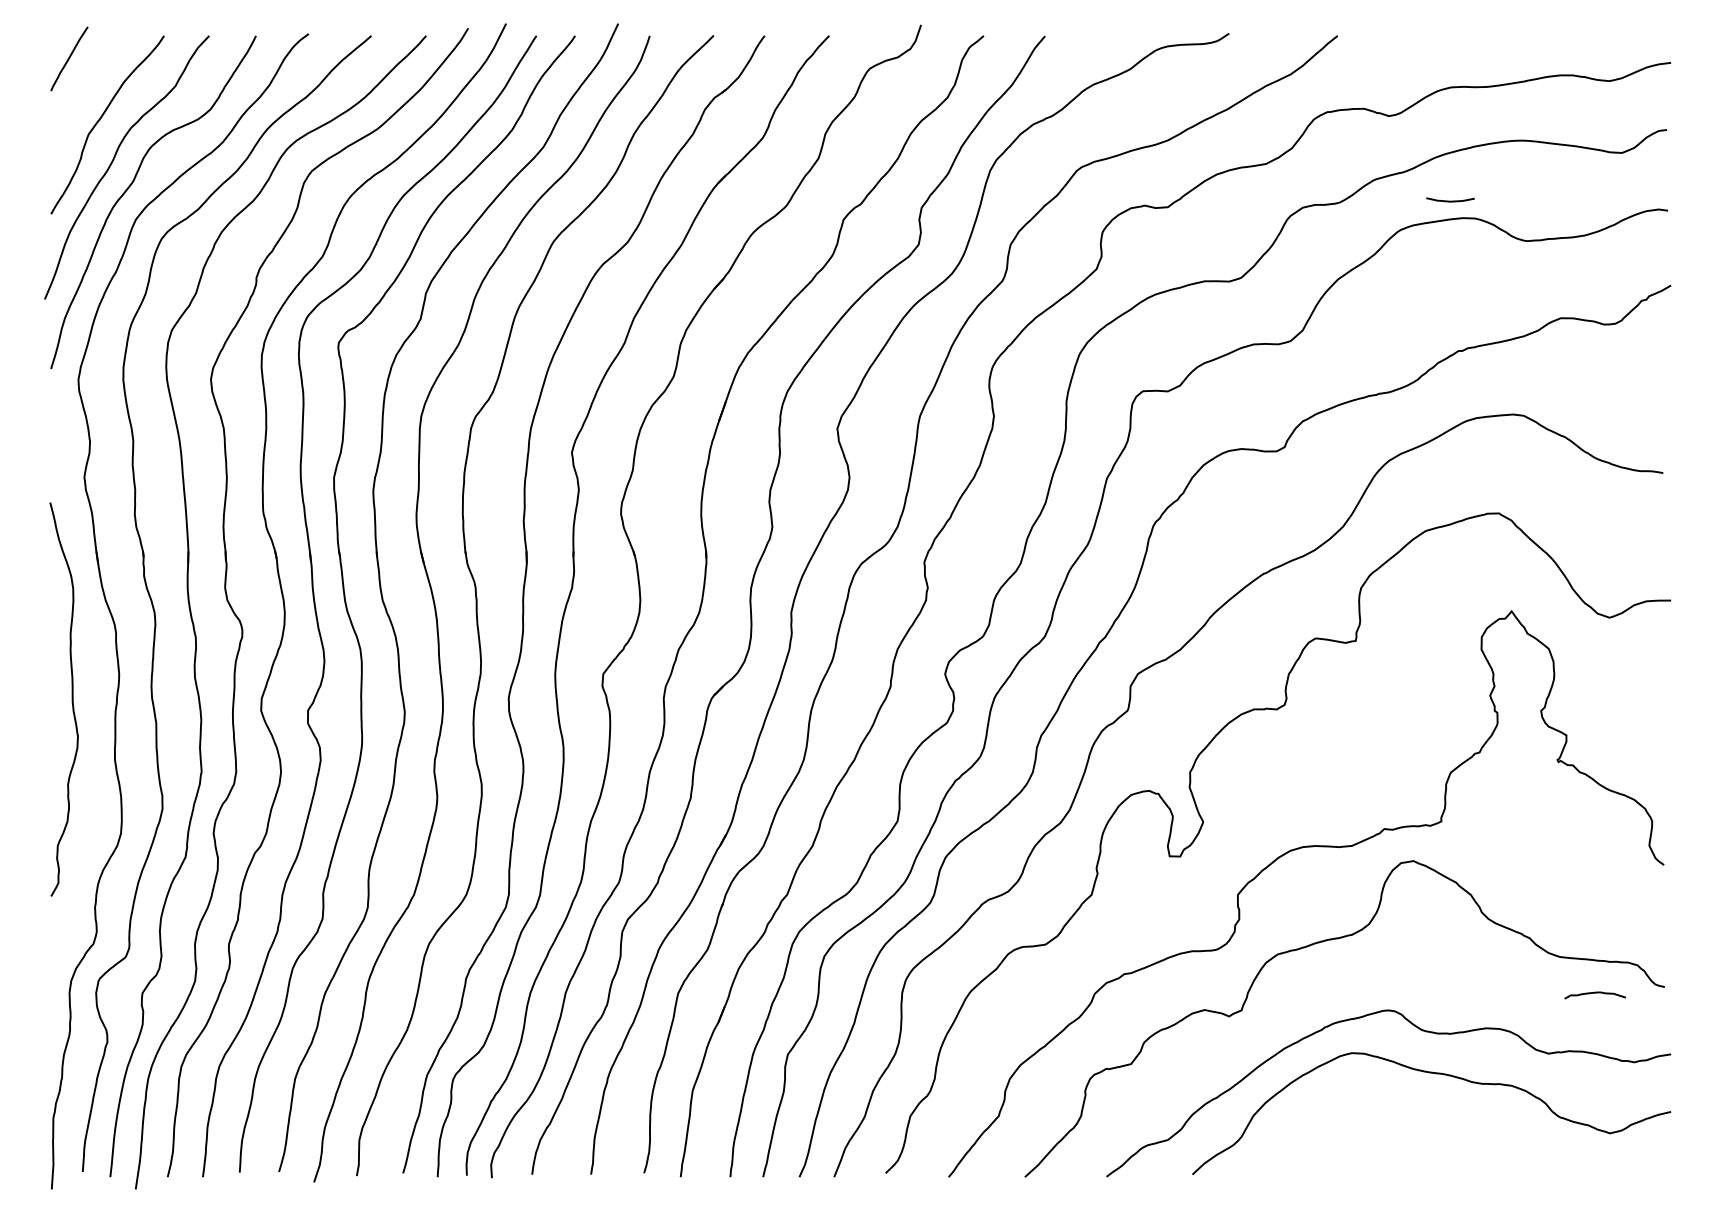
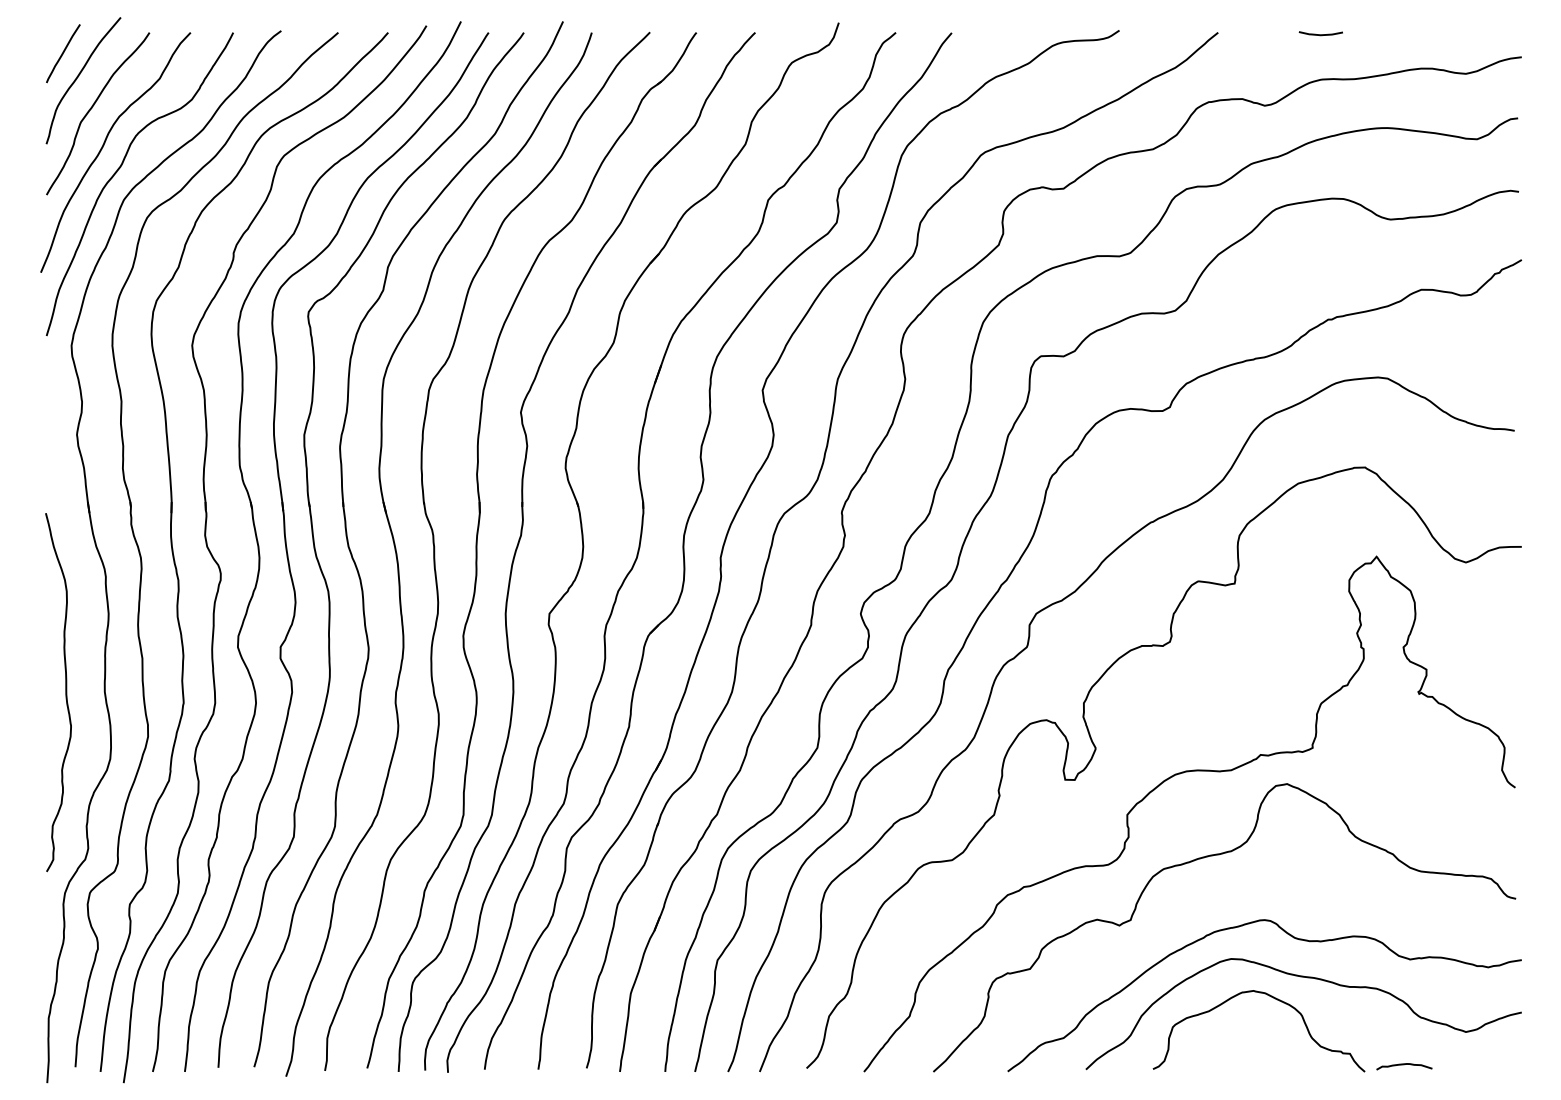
curve: (86, 84) -> (78, 76), added
curve: (1450, 200) -> (1320, 34), moved
curve: (71, 699) -> (65, 692), moved
curve: (1594, 993) -> (1403, 1064), moved
curve: (1400, 1097) -> (1275, 999), added

